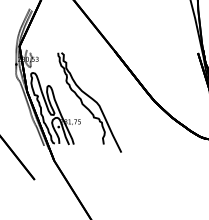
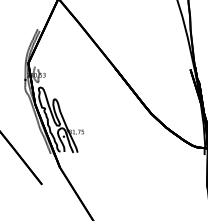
part: (89, 102) -> (91, 114), removed

